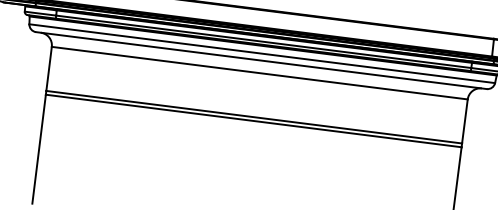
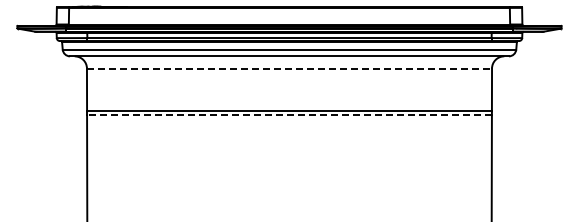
line: (259, 73) -> (289, 68), solid -> dashed
line: (252, 121) -> (288, 115), solid -> dashed

